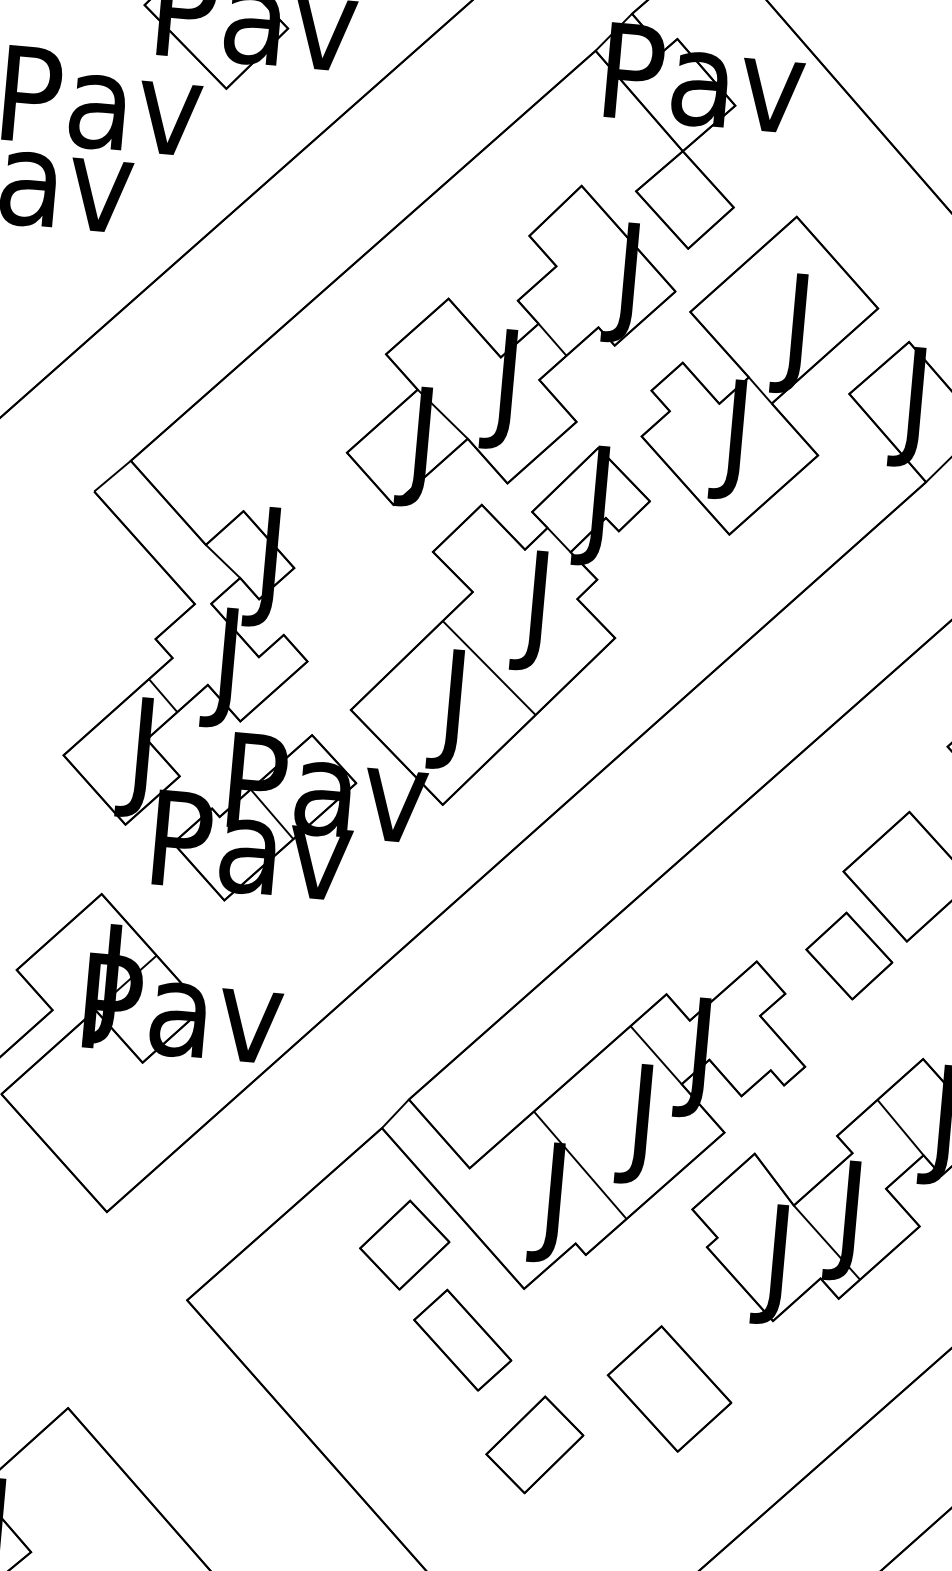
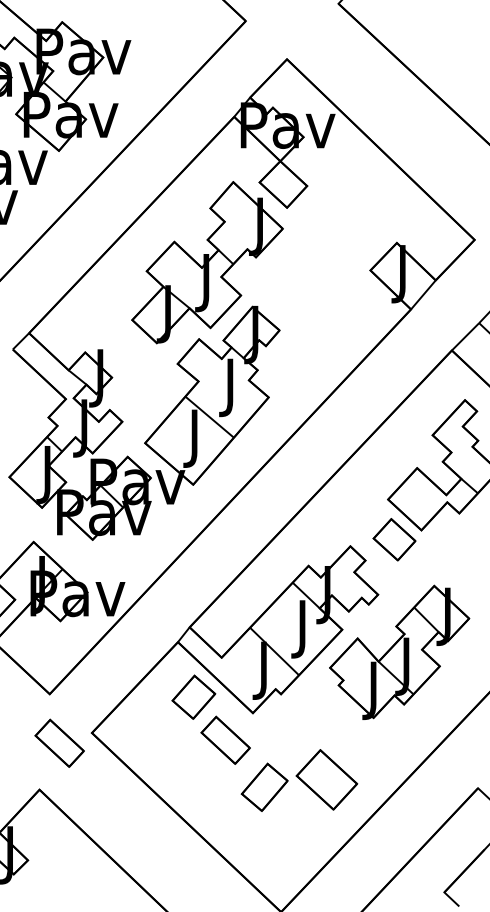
part: (759, 375) -> (326, 265), removed
part: (118, 1313) -> (59, 742), added
part: (668, 1388) -> (326, 779), moved

